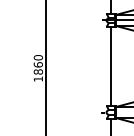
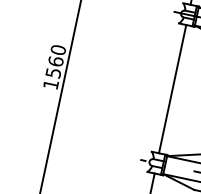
text: (37, 71) -> (52, 71), 1860 -> 1560

